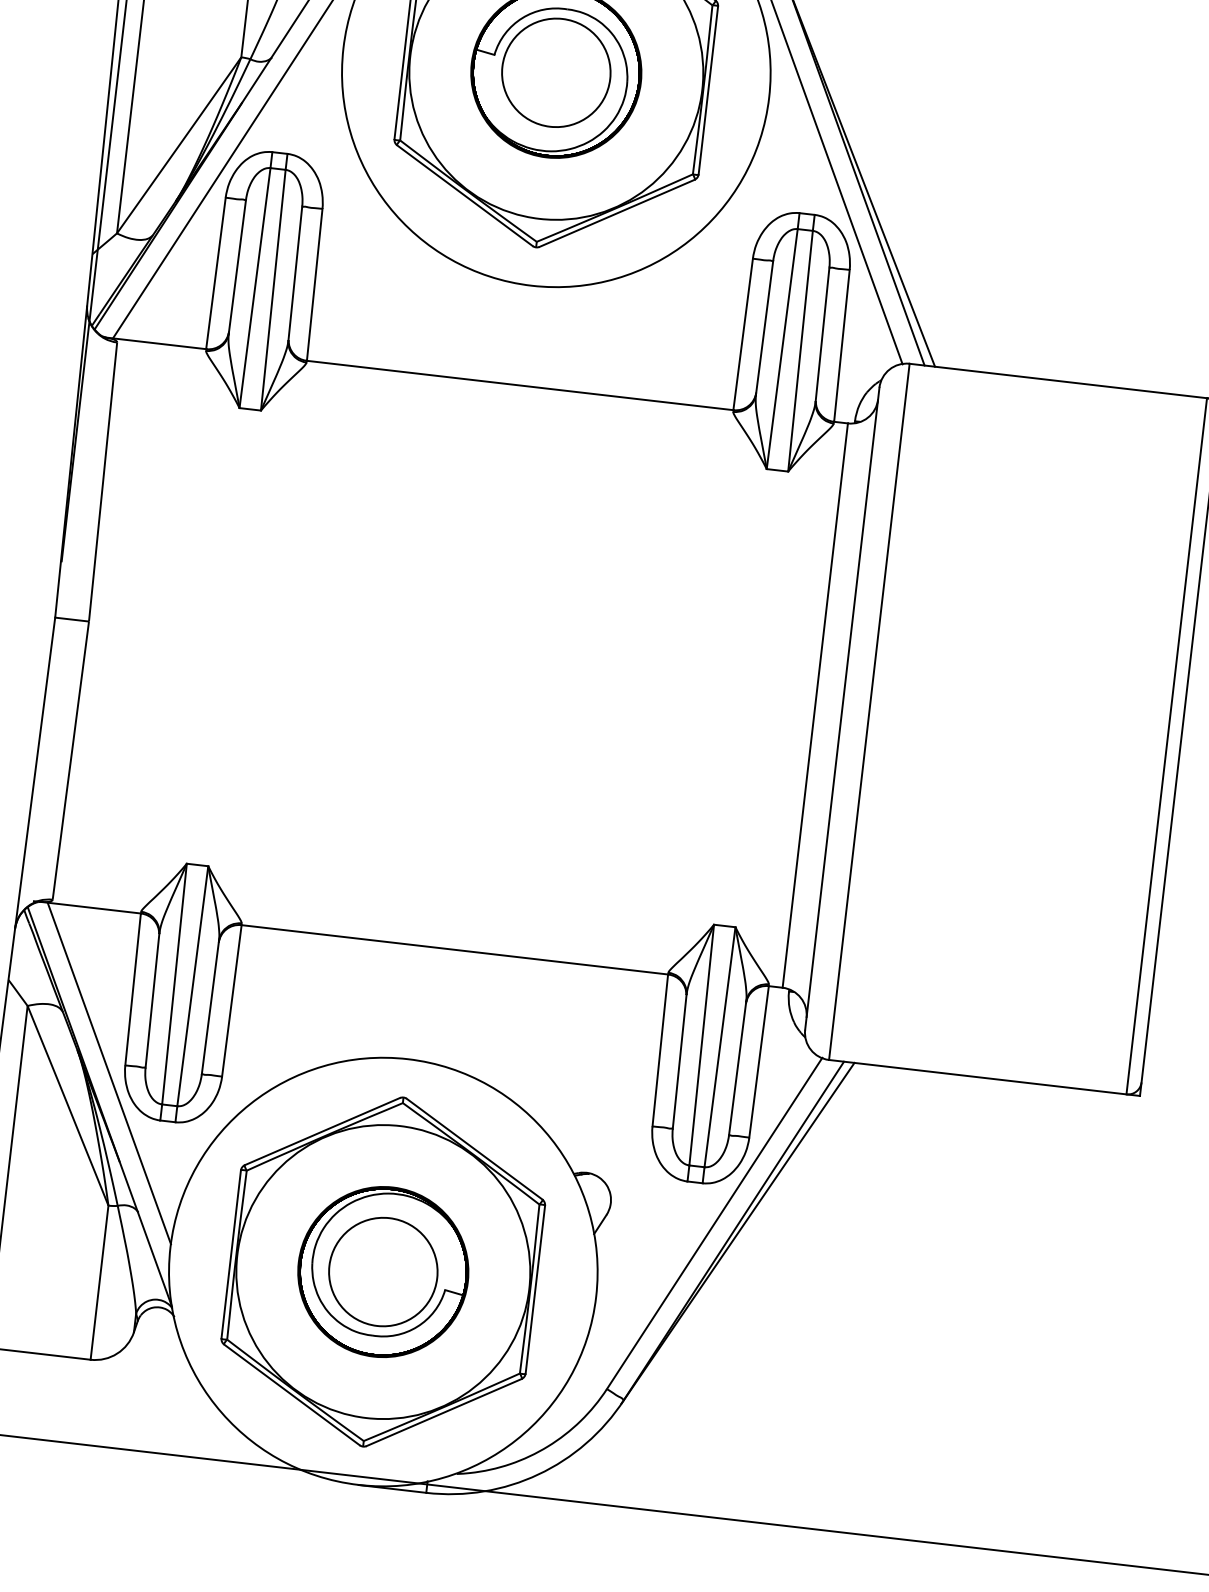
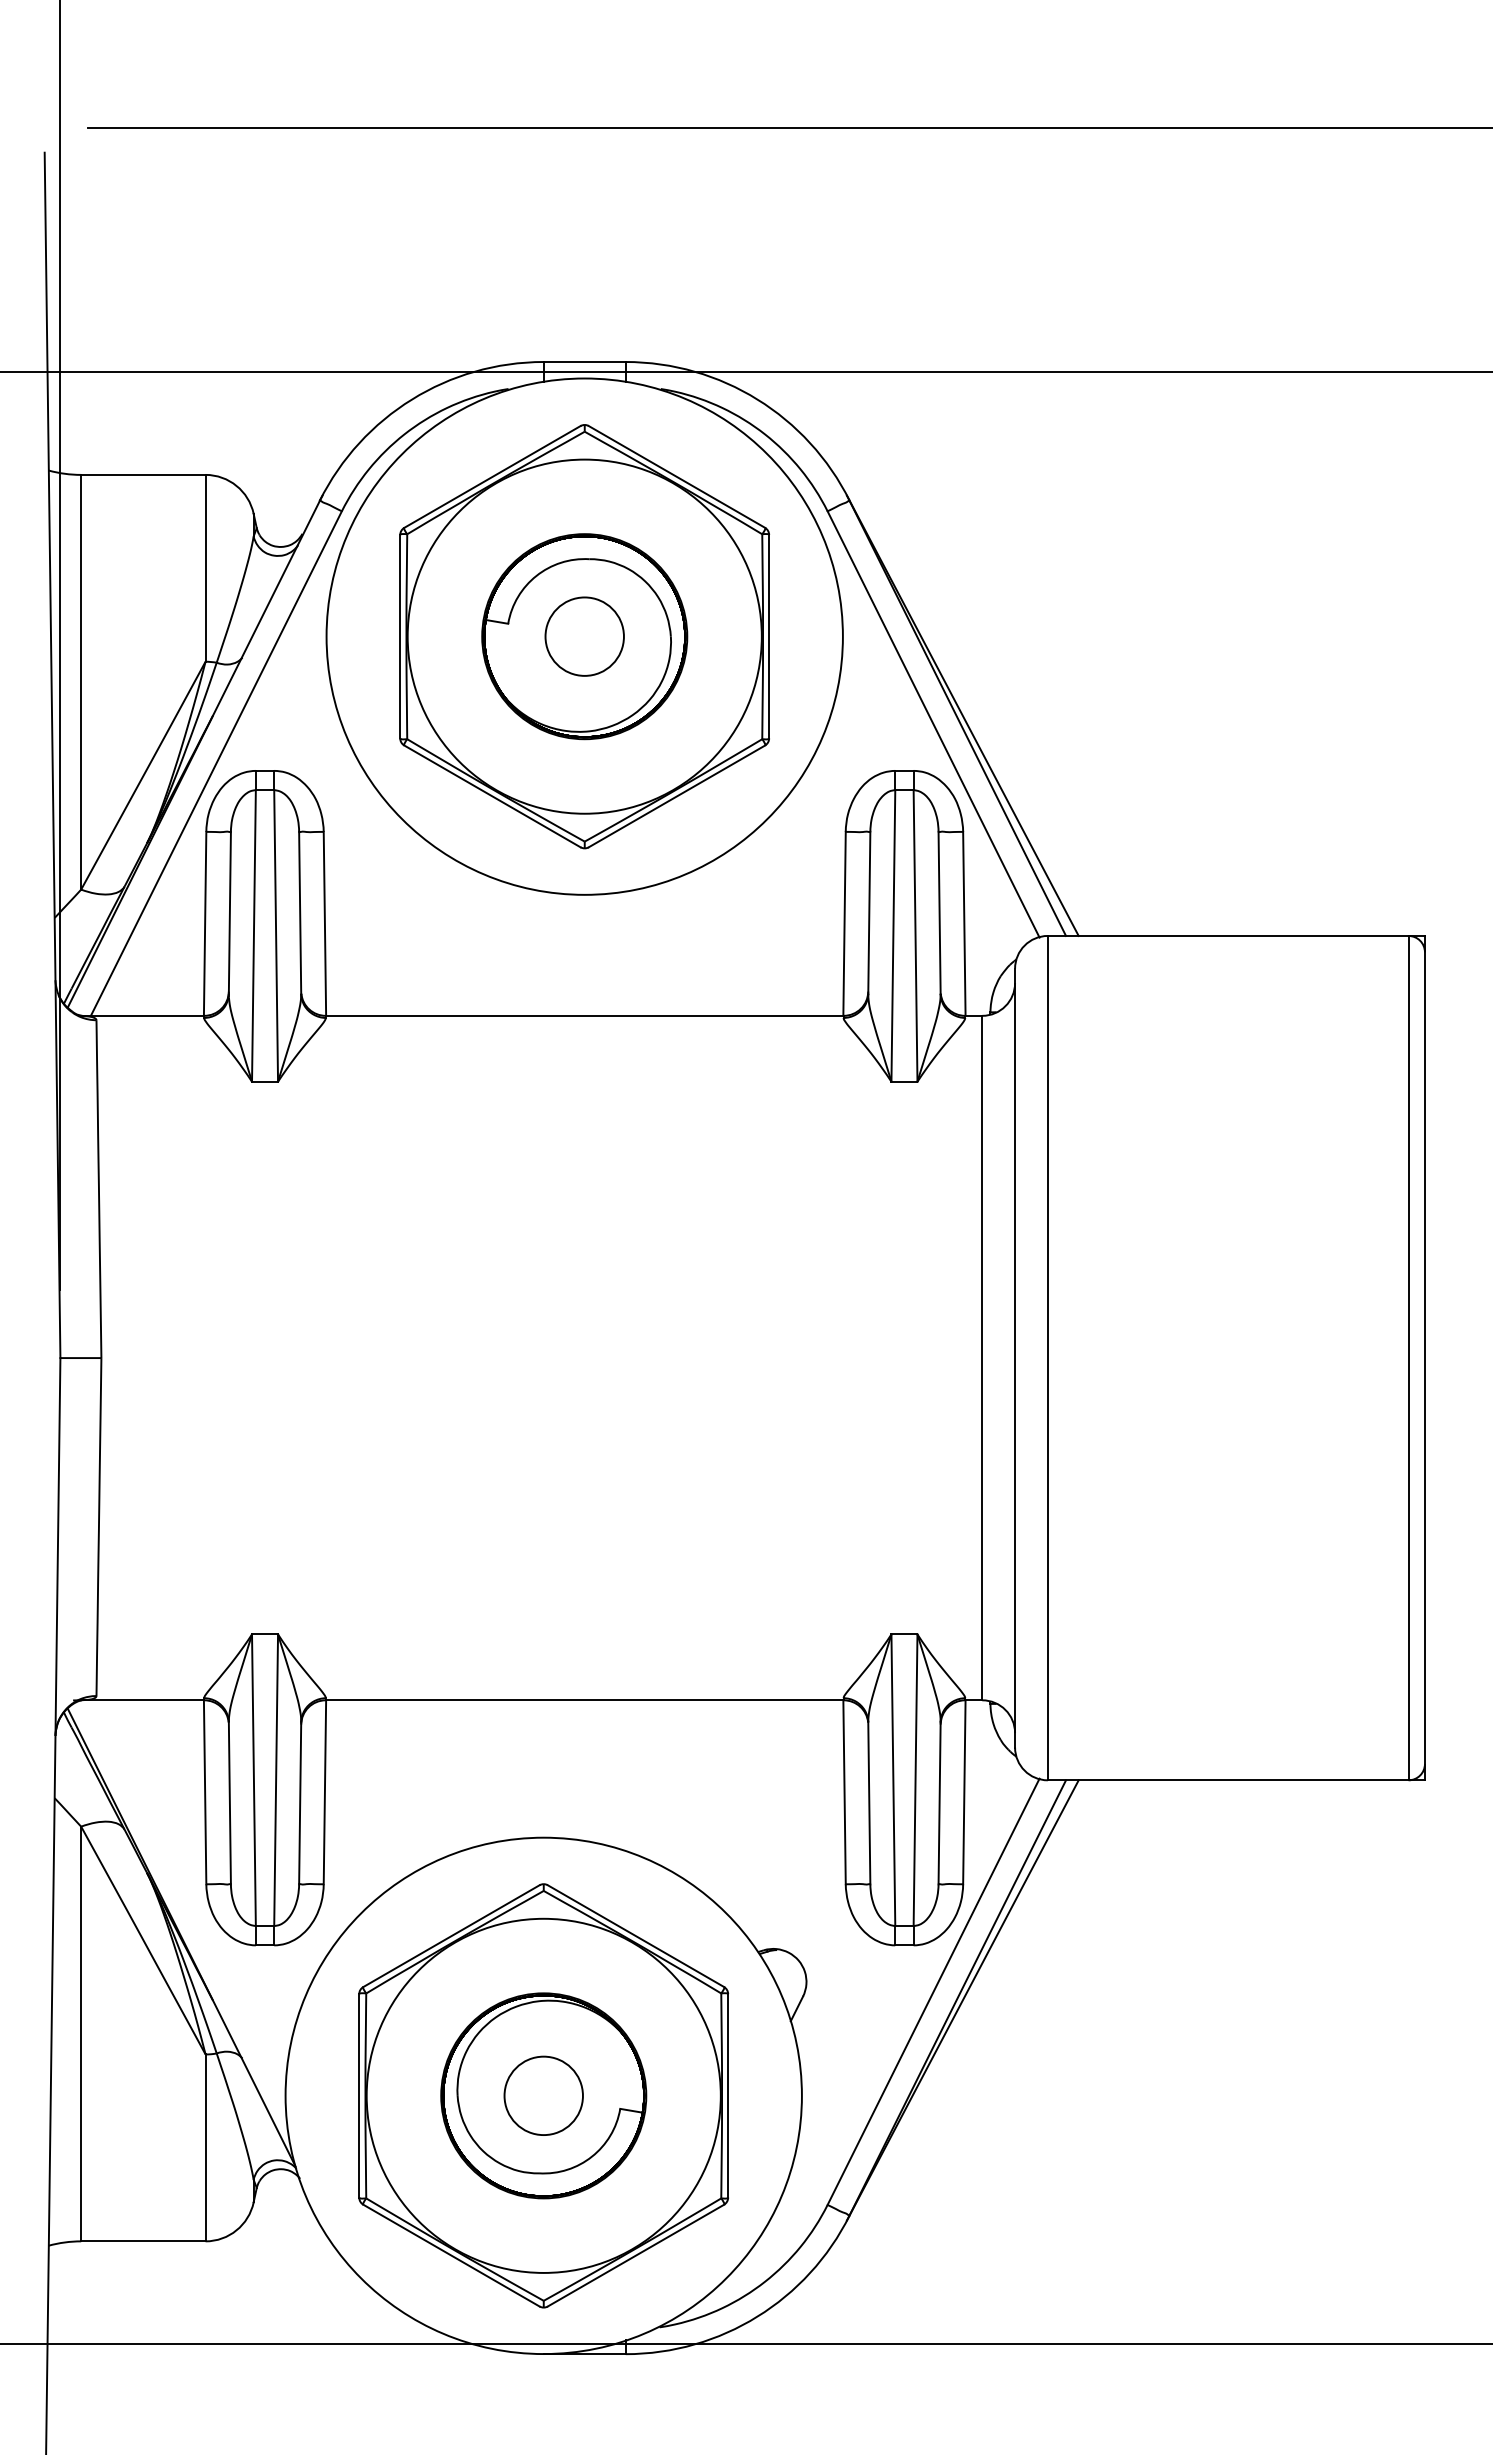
circle: (556, 72) -> (584, 636), size x0.6
line: (108, 1073) -> (187, 1896), removed
circle: (383, 1271) -> (543, 2095), size x0.6

